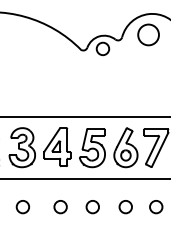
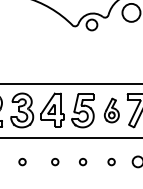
part: (125, 147) -> (111, 110), size x0.7
circle: (22, 207) -> (22, 162), size x0.6
circle: (60, 207) -> (55, 162), size x0.6
circle: (92, 207) -> (82, 162), size x0.6
circle: (125, 207) -> (111, 162), size x0.6

